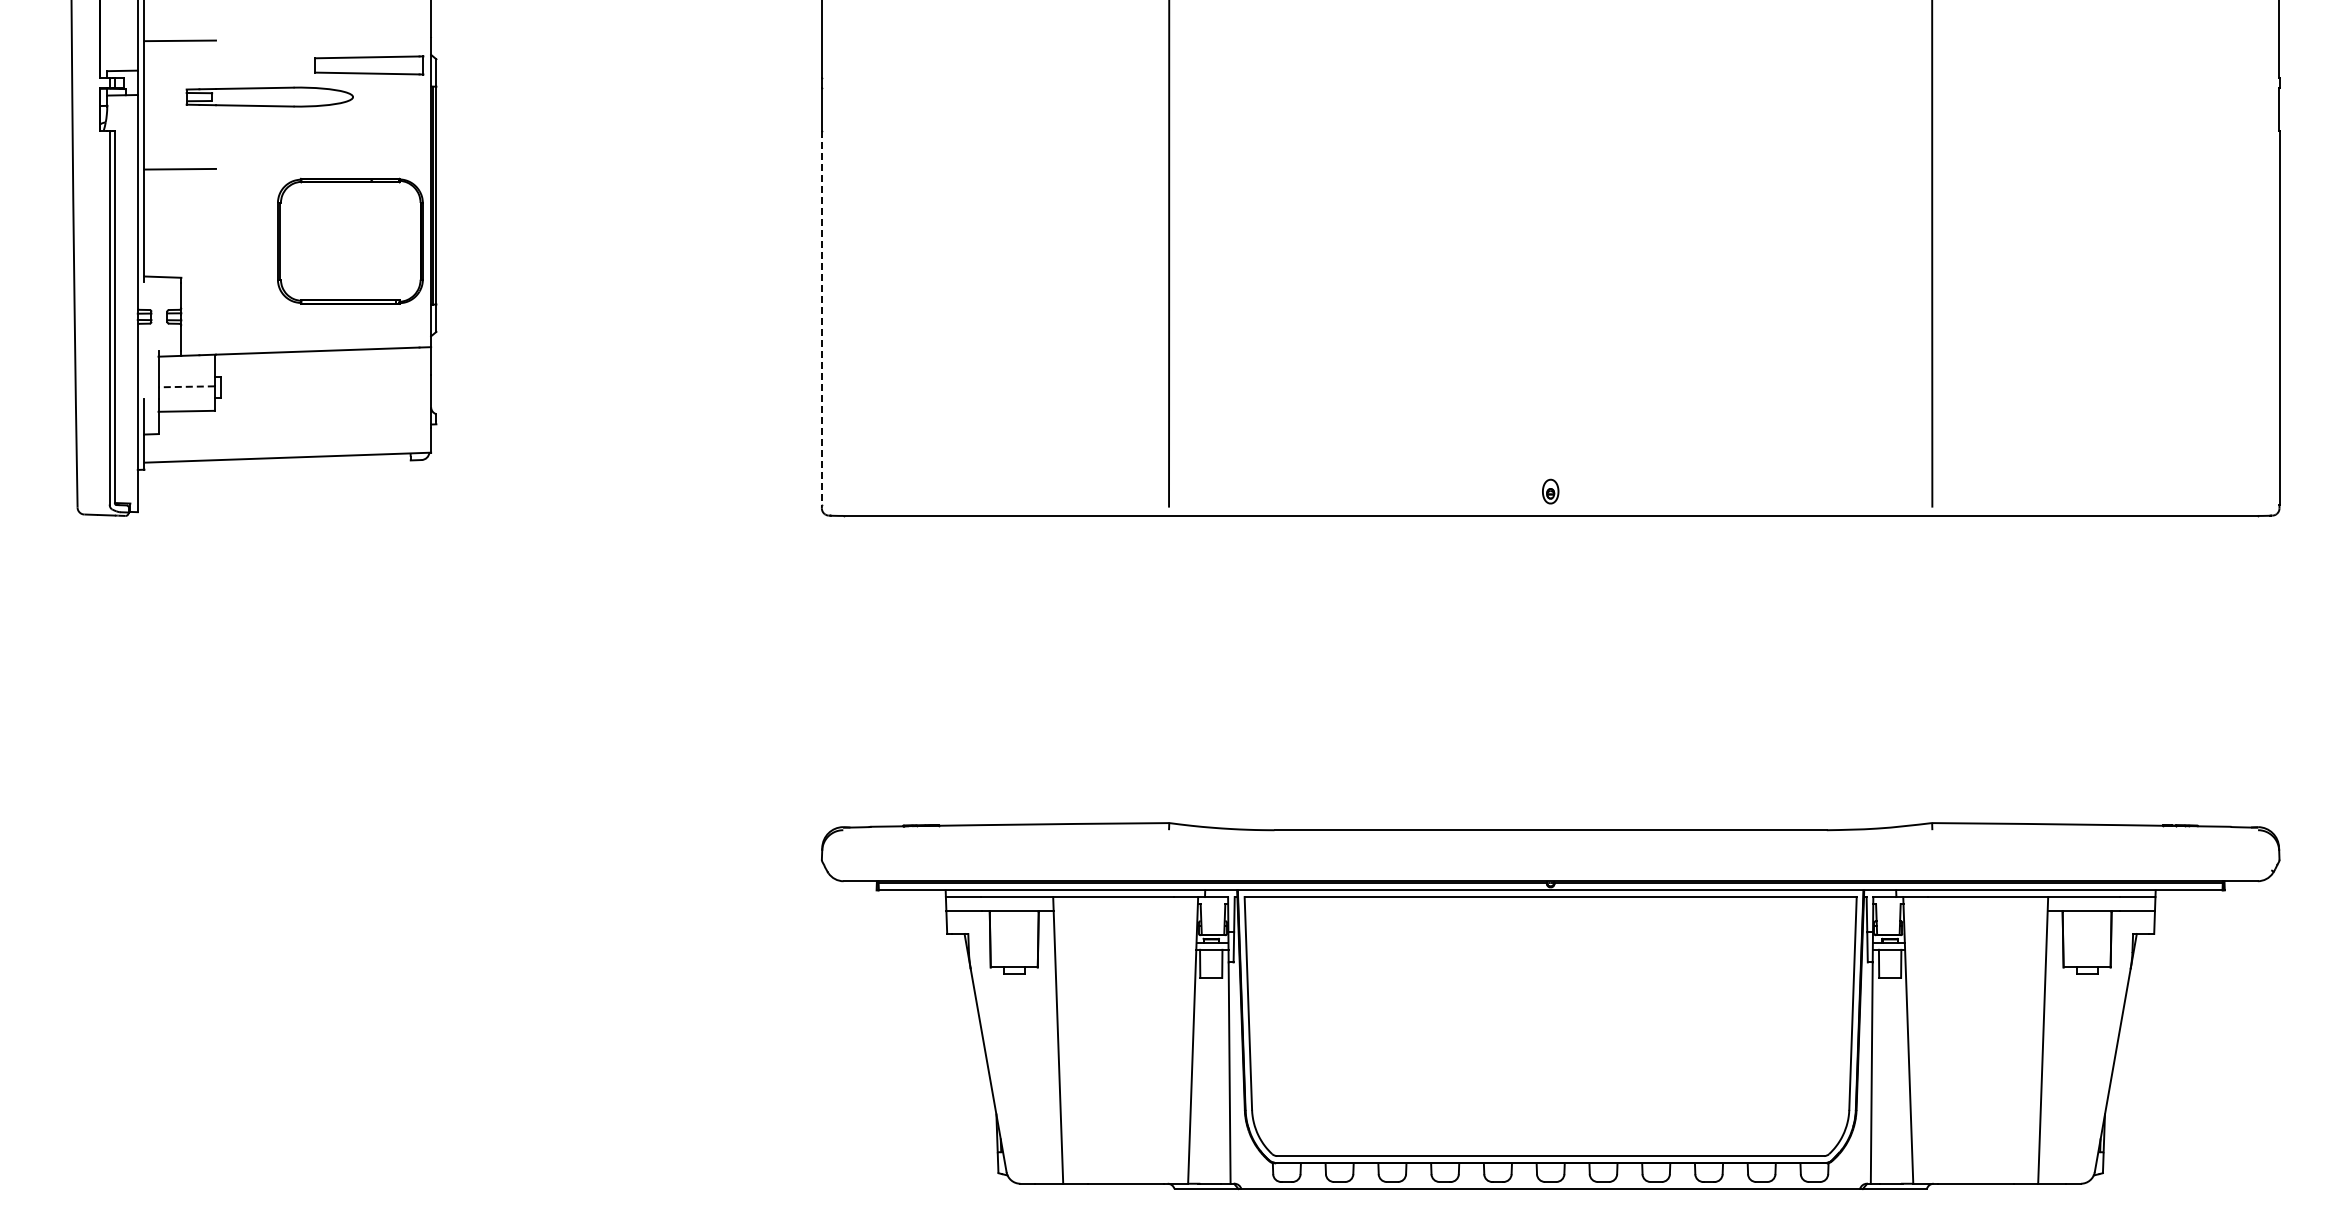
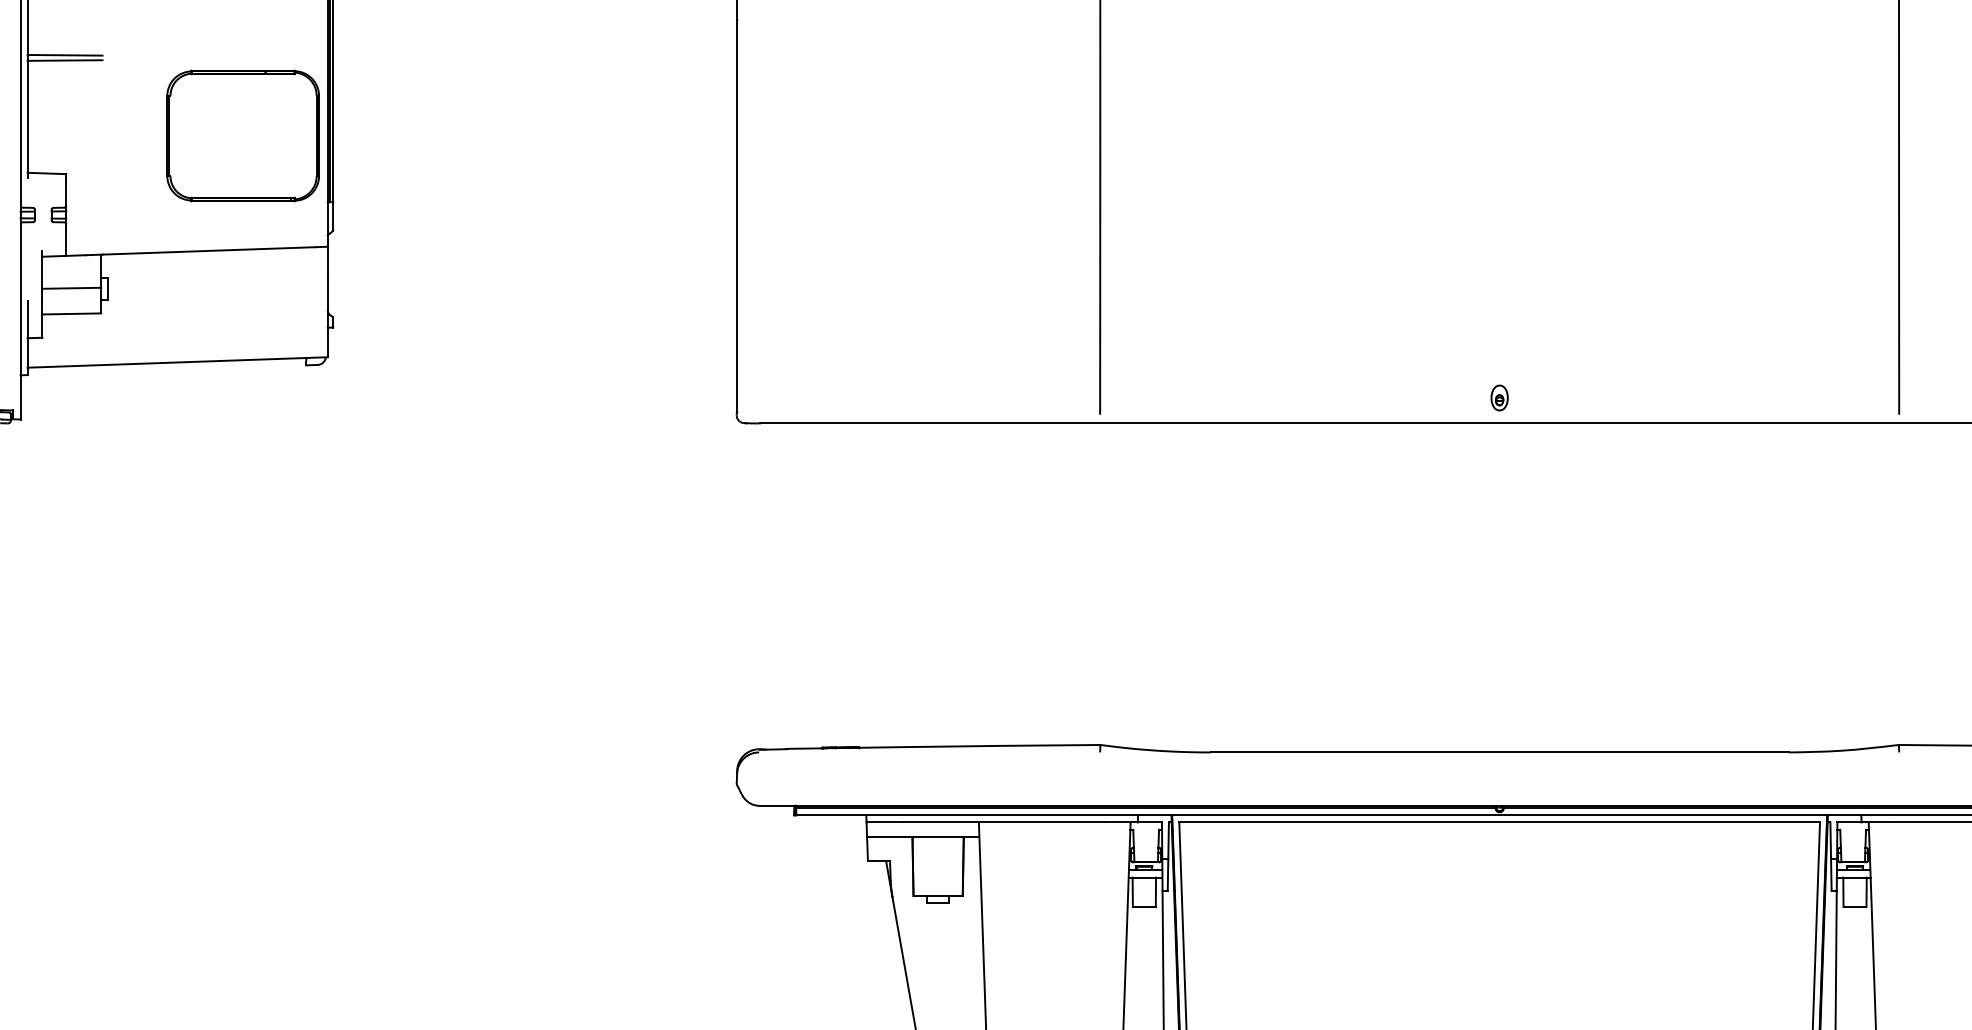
line: (180, 163) -> (65, 54), added
line: (821, 318) -> (736, 216), dashed -> solid
line: (186, 386) -> (71, 287), dashed -> solid

